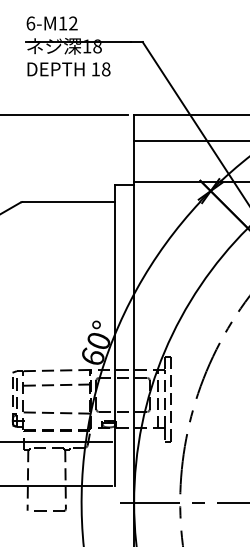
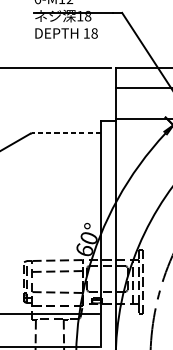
line: (68, 201) -> (66, 133), solid -> dashed

